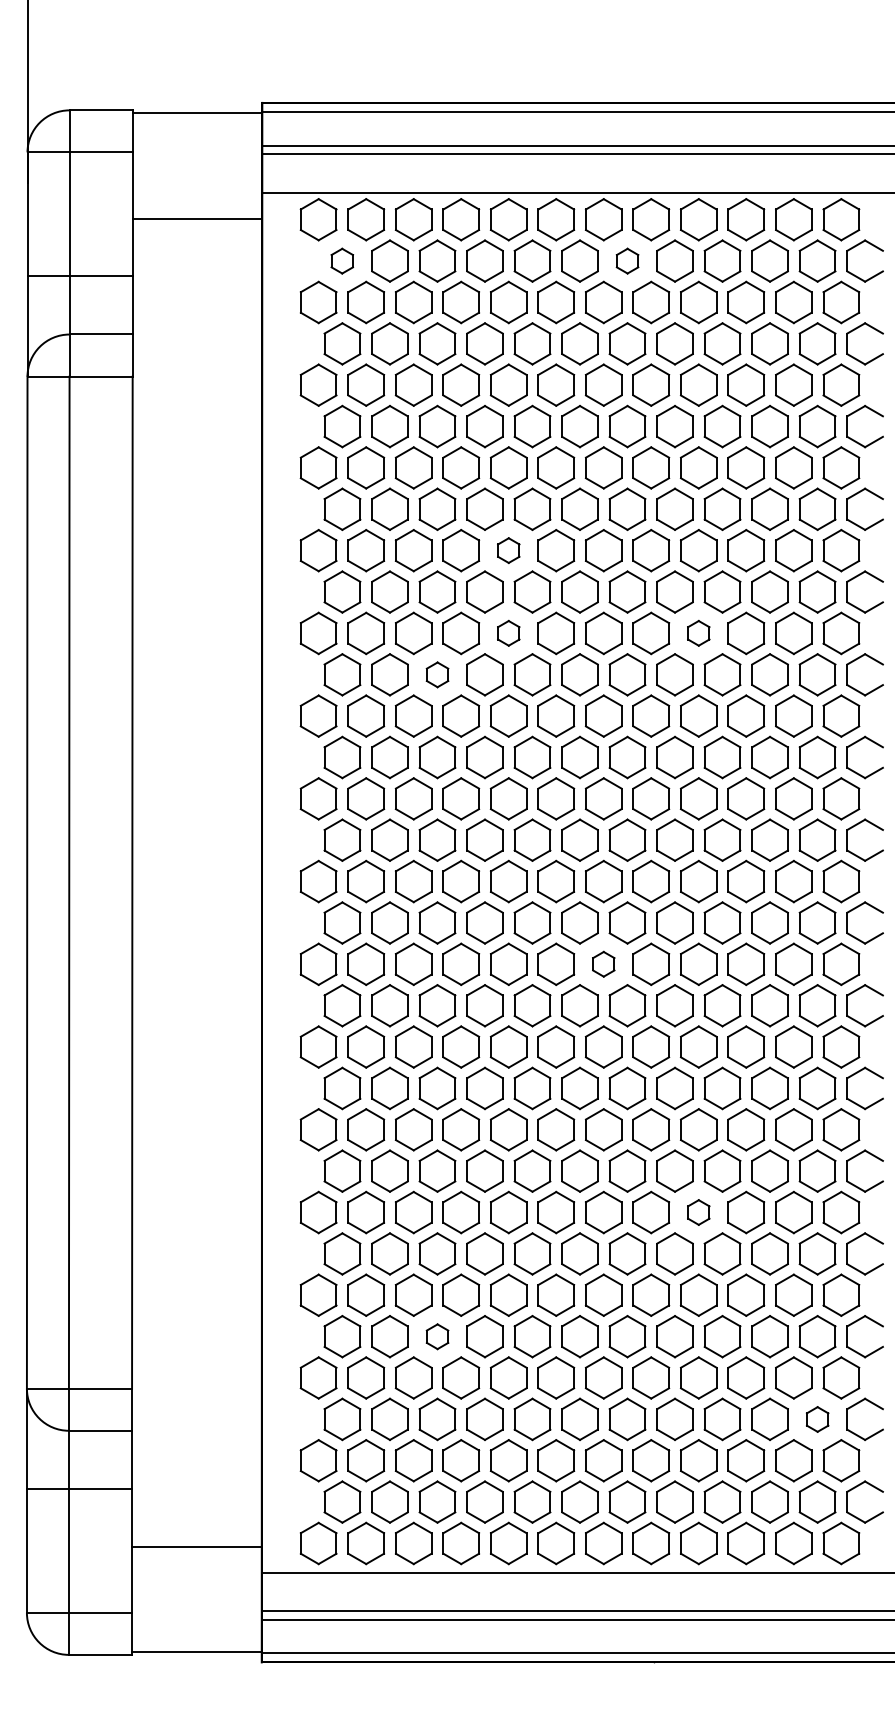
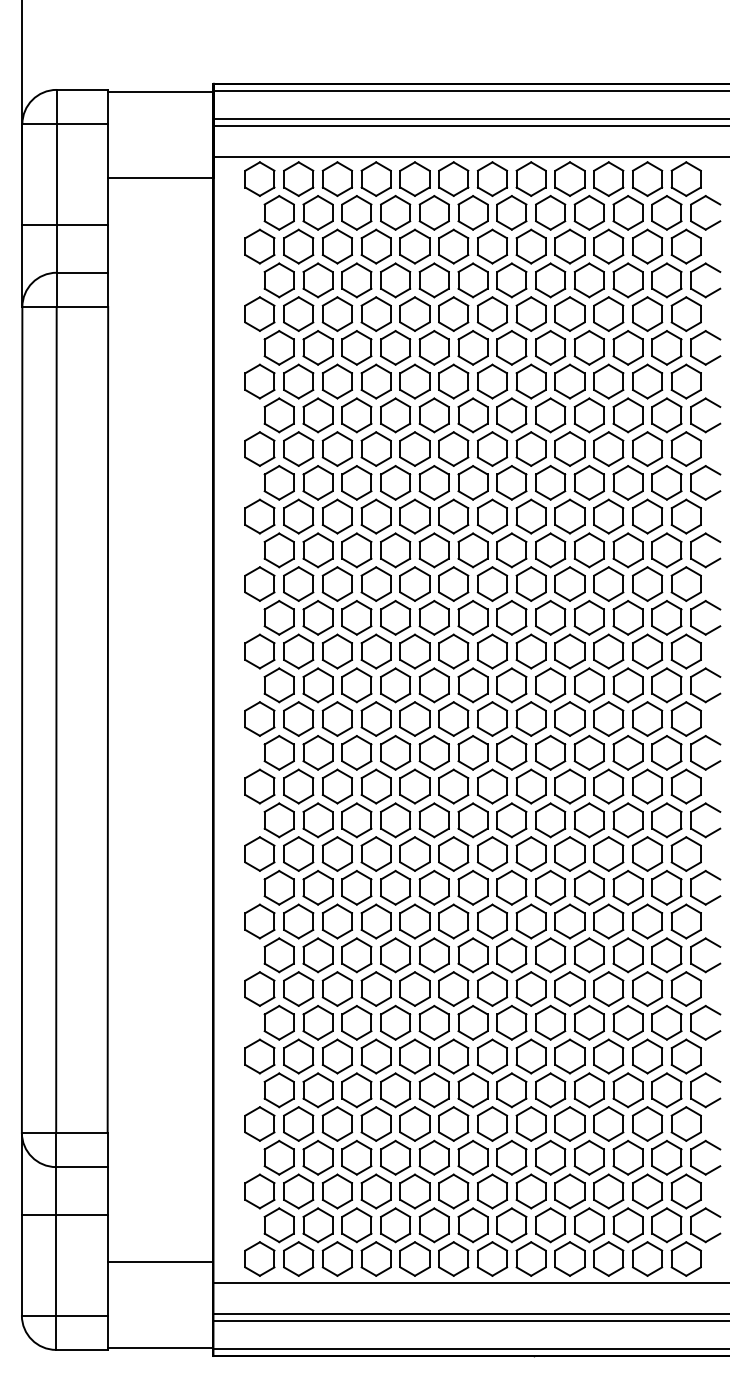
part: (341, 260) -> (278, 212), size x1.67
part: (627, 260) -> (511, 212), size x1.67
part: (508, 549) -> (414, 448), size x1.67
part: (508, 633) -> (414, 516), size x1.67
part: (698, 633) -> (569, 516), size x1.67
part: (437, 674) -> (356, 550), size x1.67
part: (603, 964) -> (492, 786), size x1.67
part: (698, 1211) -> (569, 988), size x1.67
part: (437, 1336) -> (356, 1090), size x1.67
part: (817, 1419) -> (666, 1157), size x1.67

